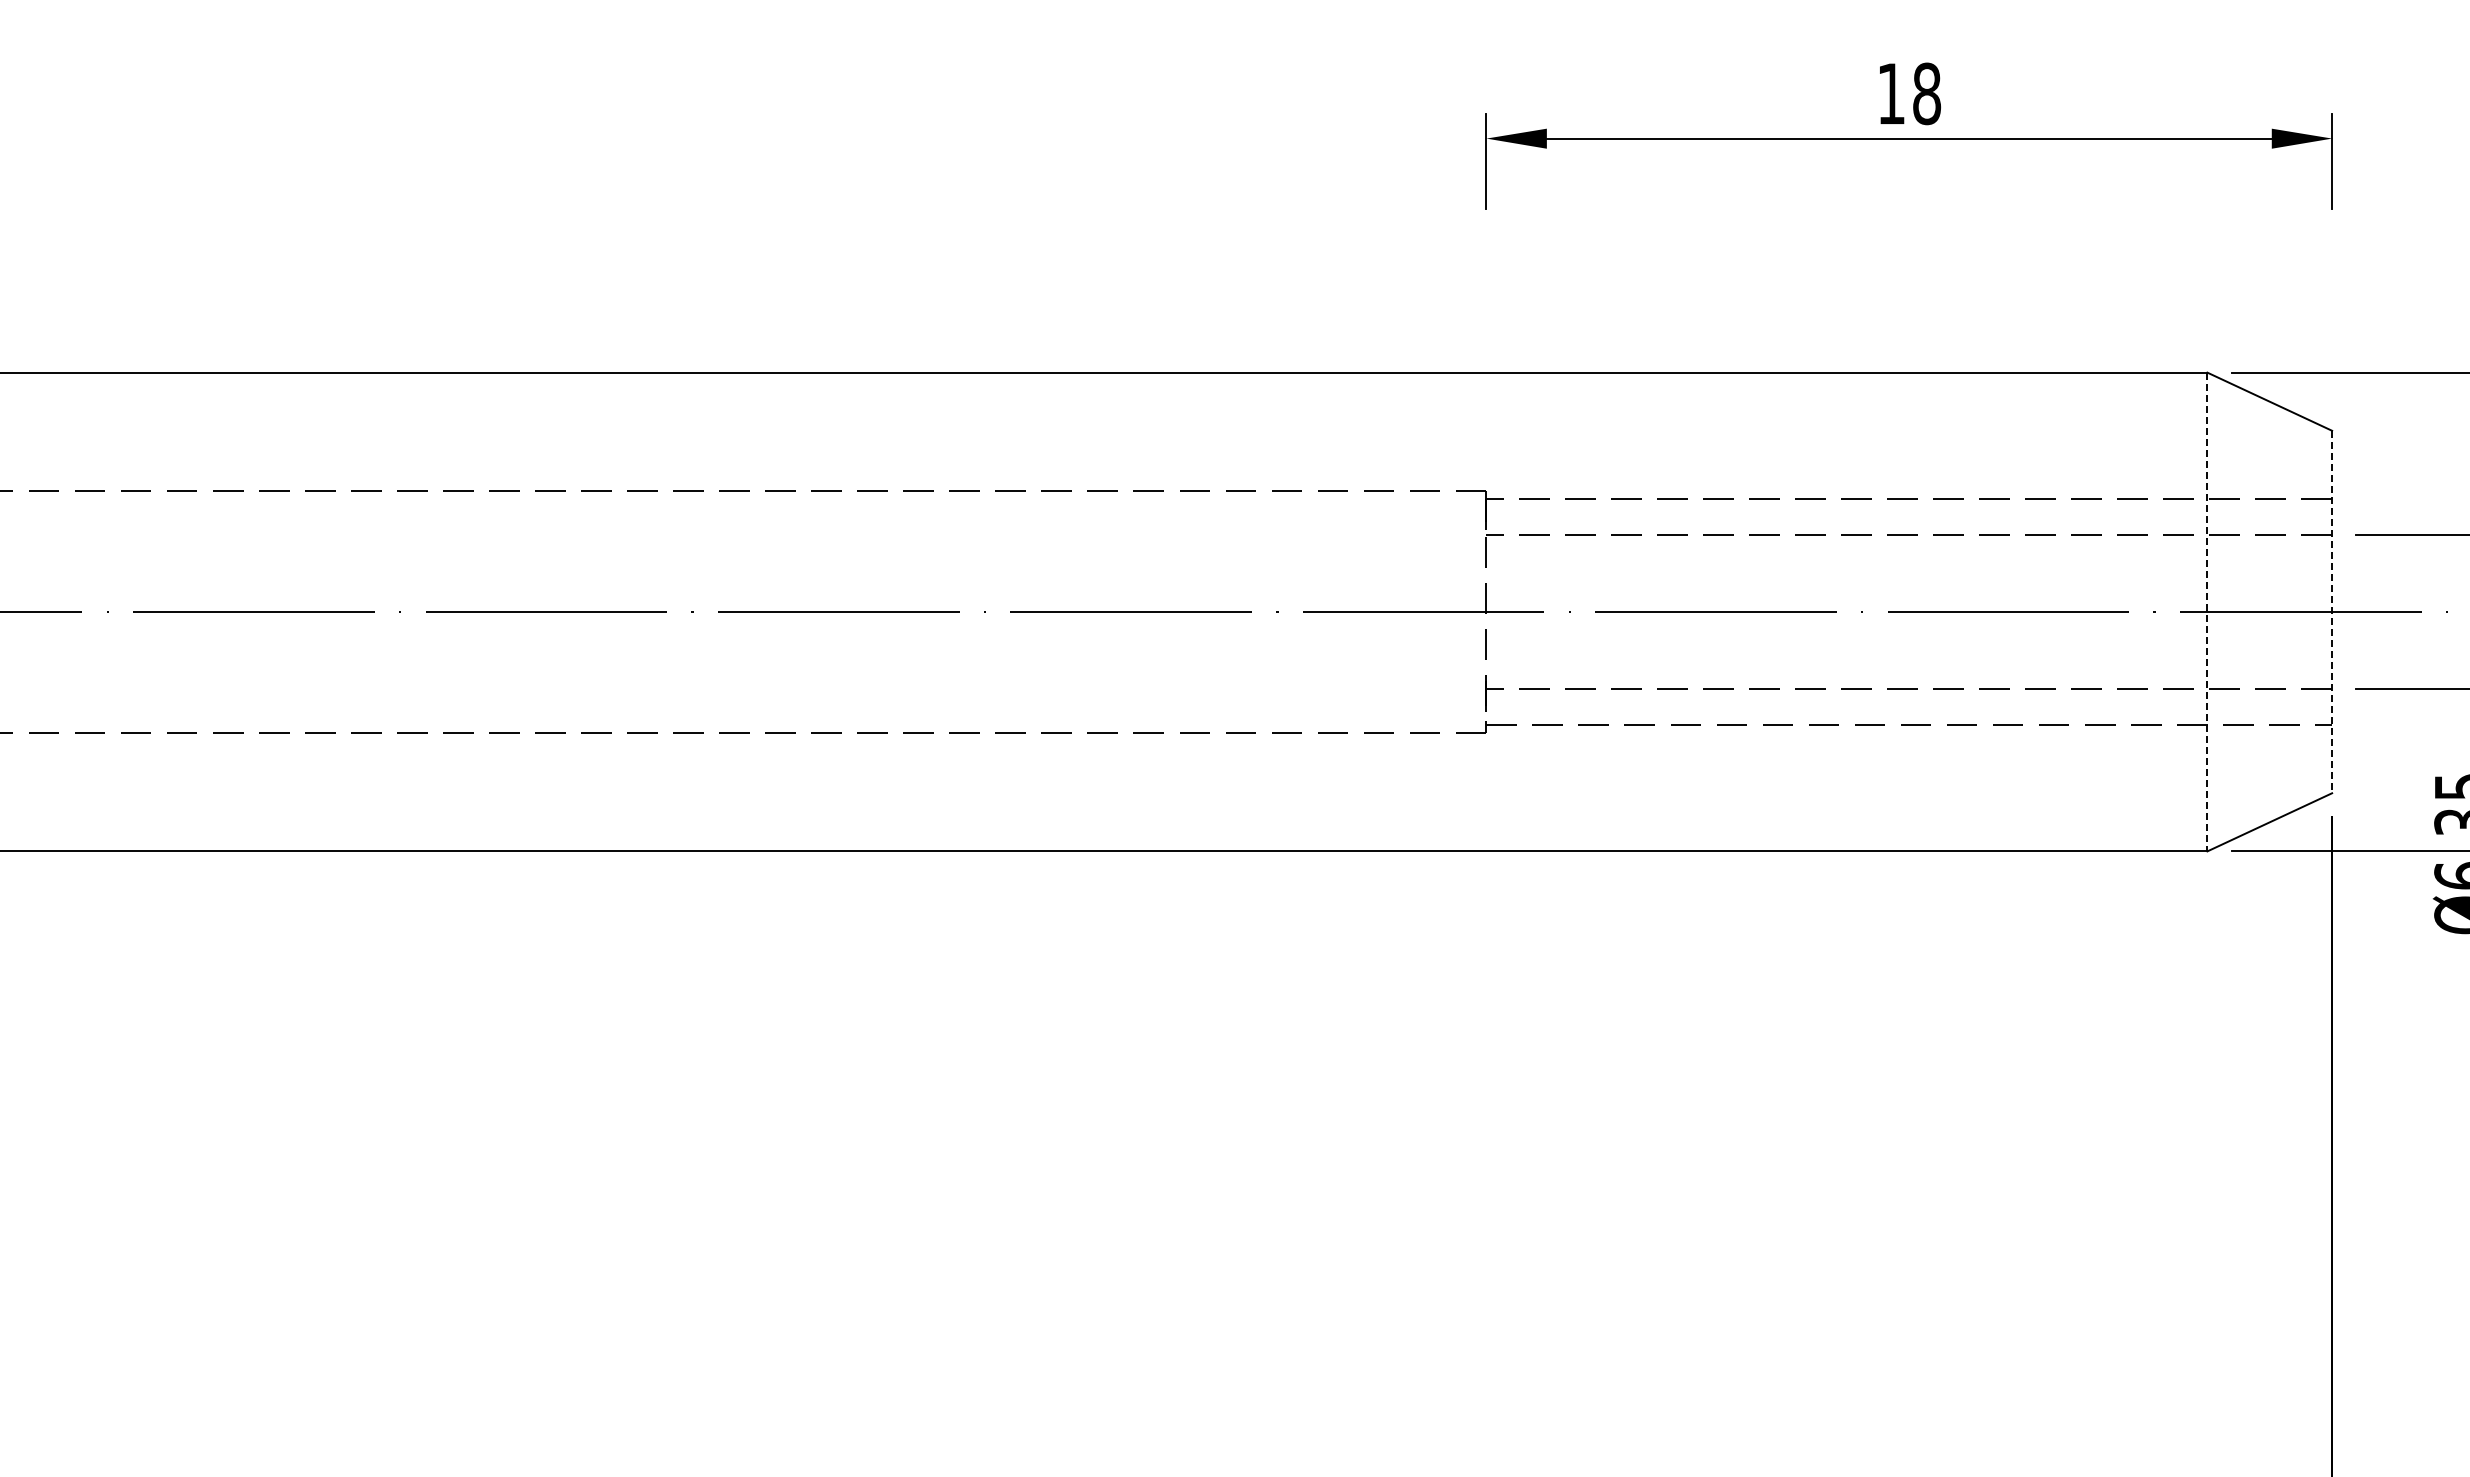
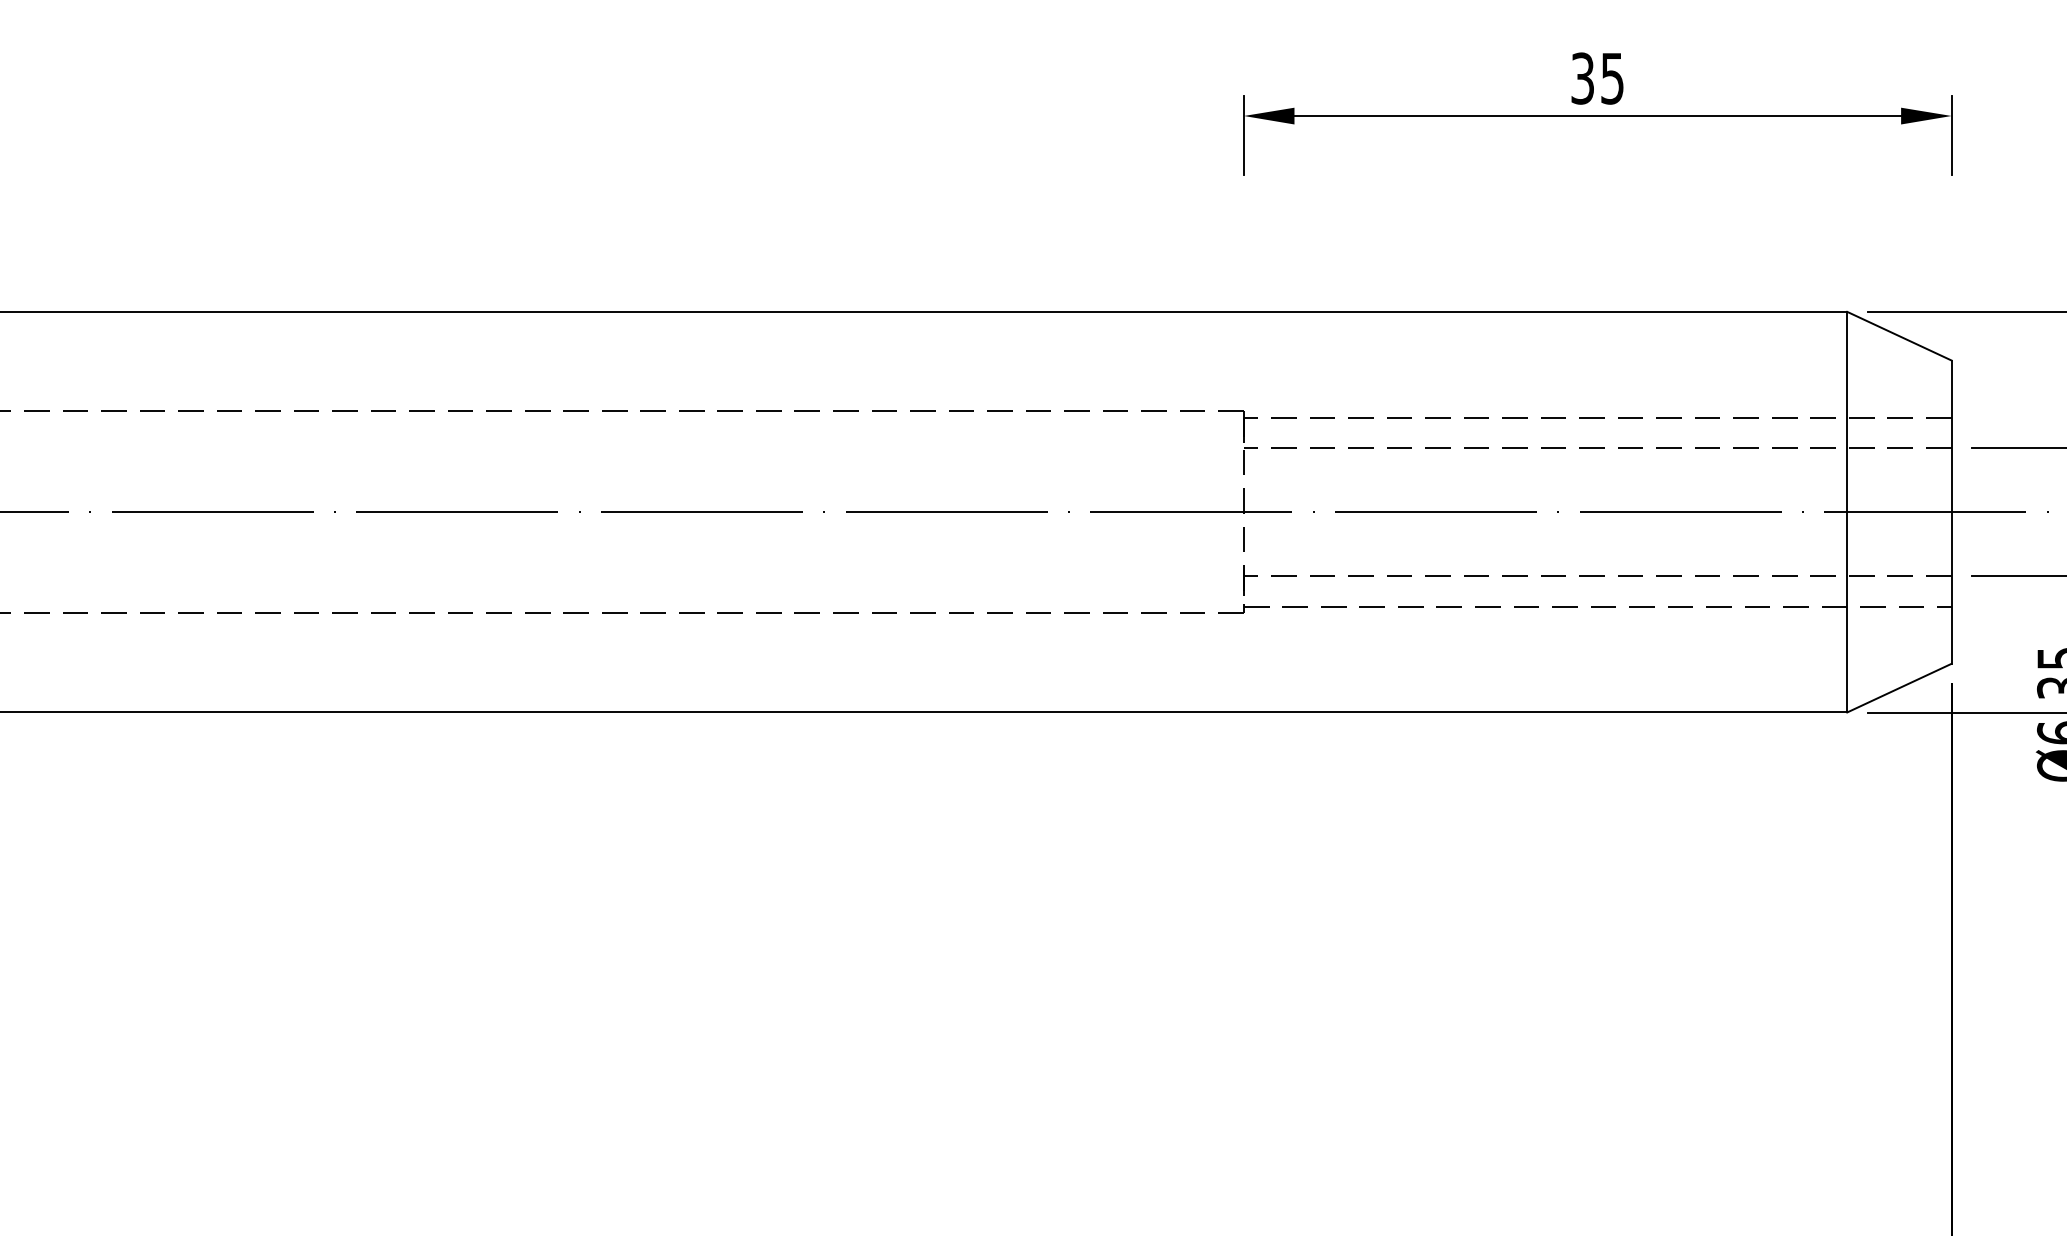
text: (1909, 93) -> (1597, 78), 18 -> 35
line: (2207, 612) -> (1847, 512), dashed -> solid
line: (2332, 612) -> (1951, 512), dashed -> solid

